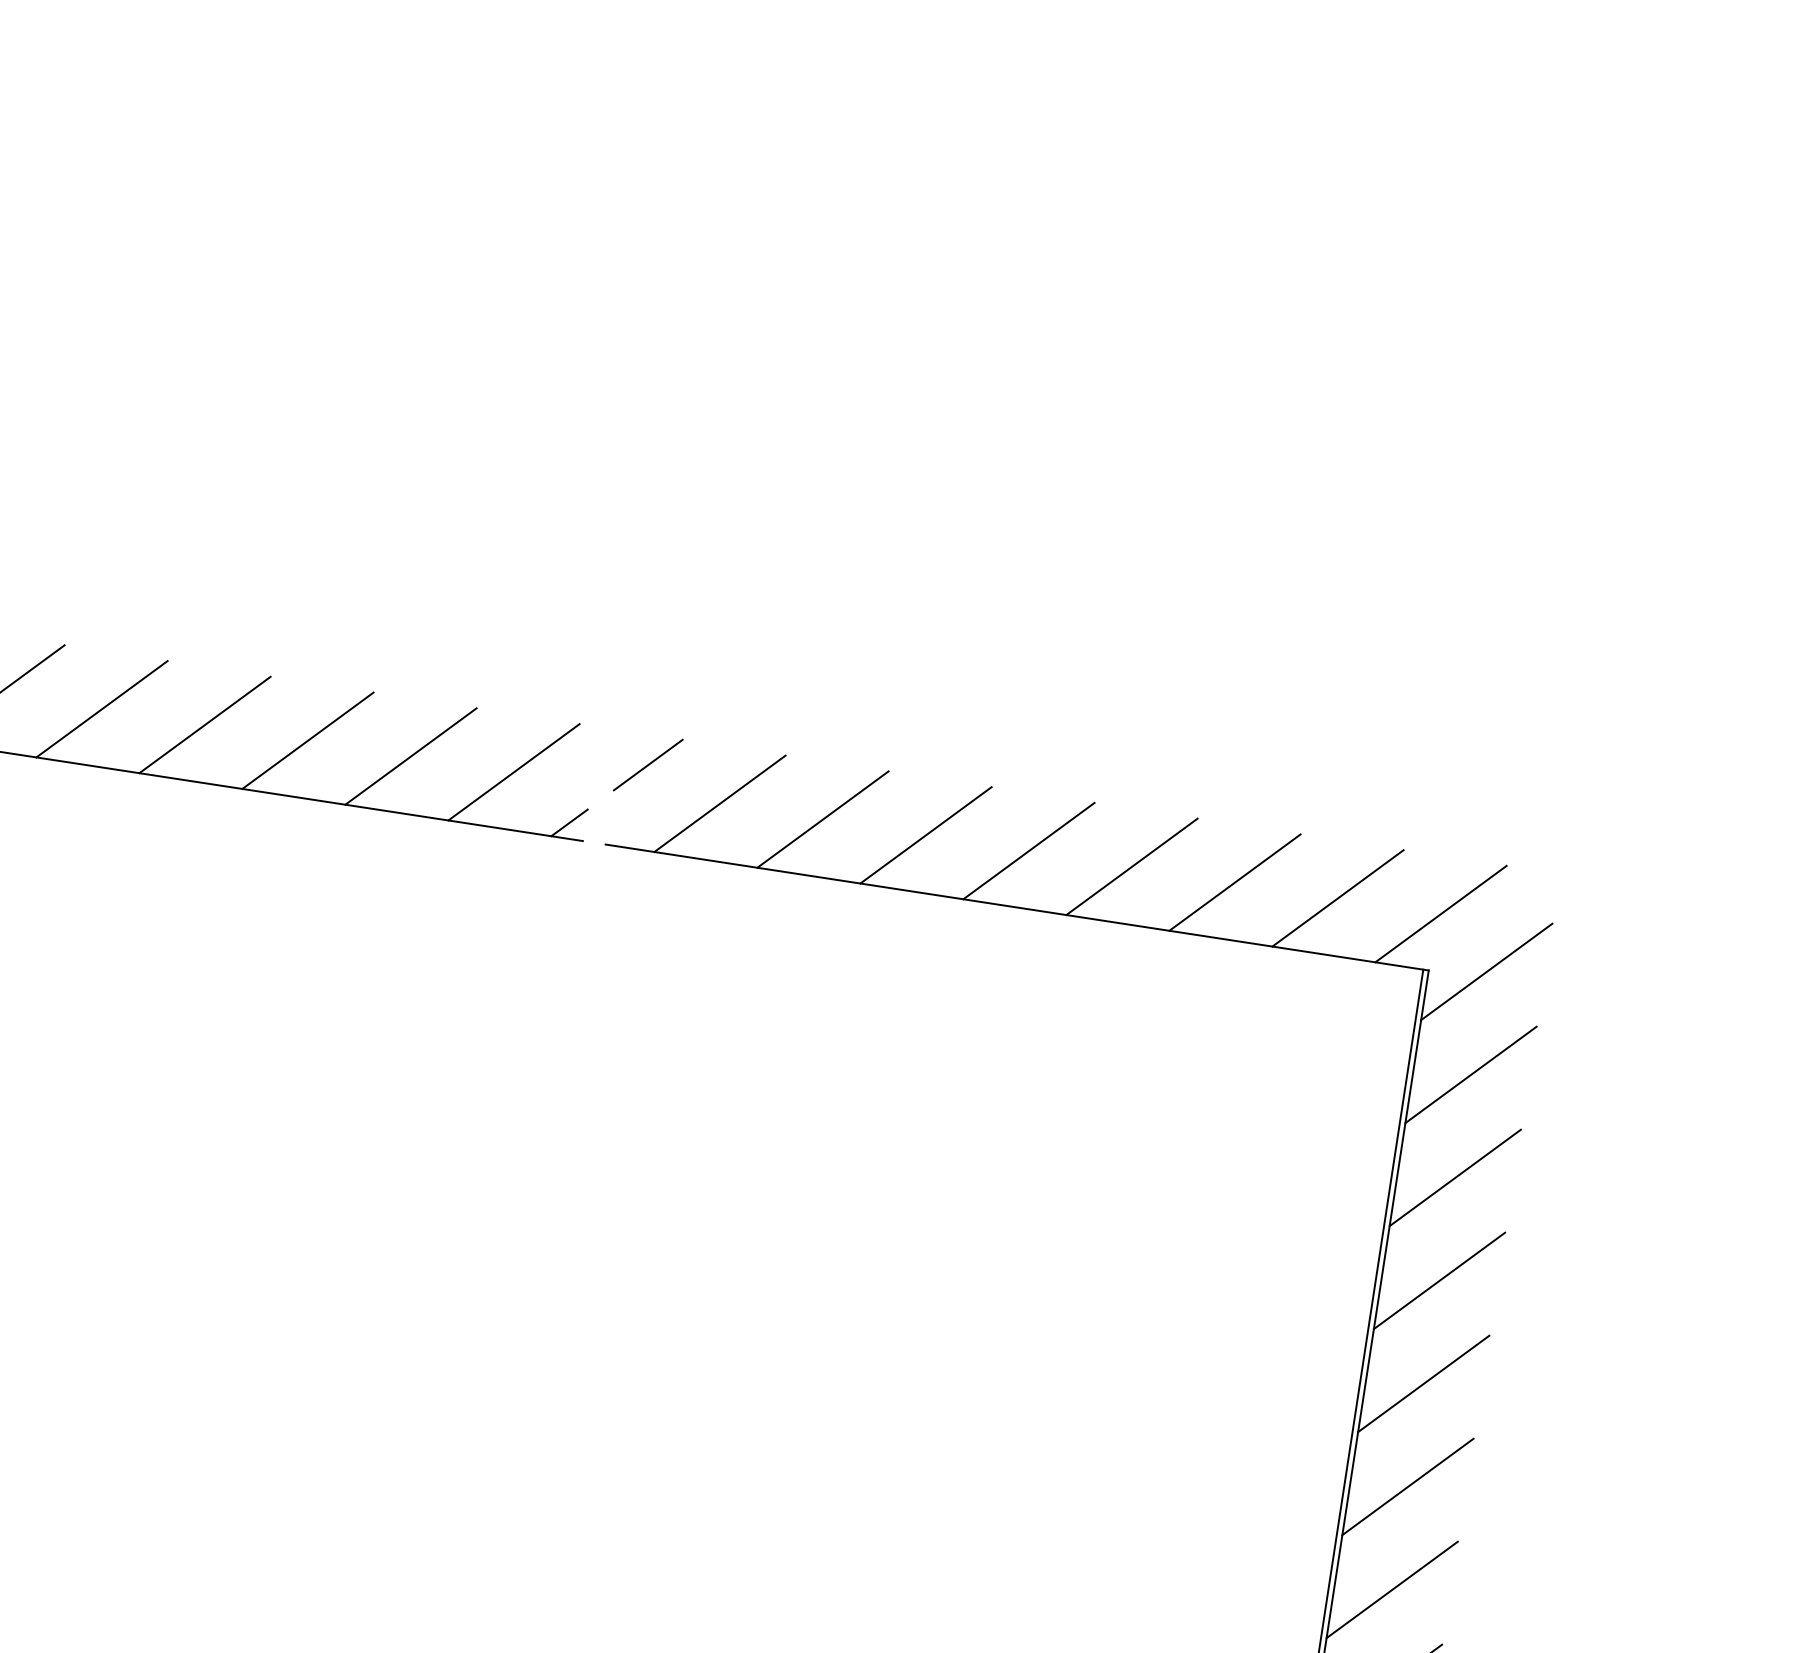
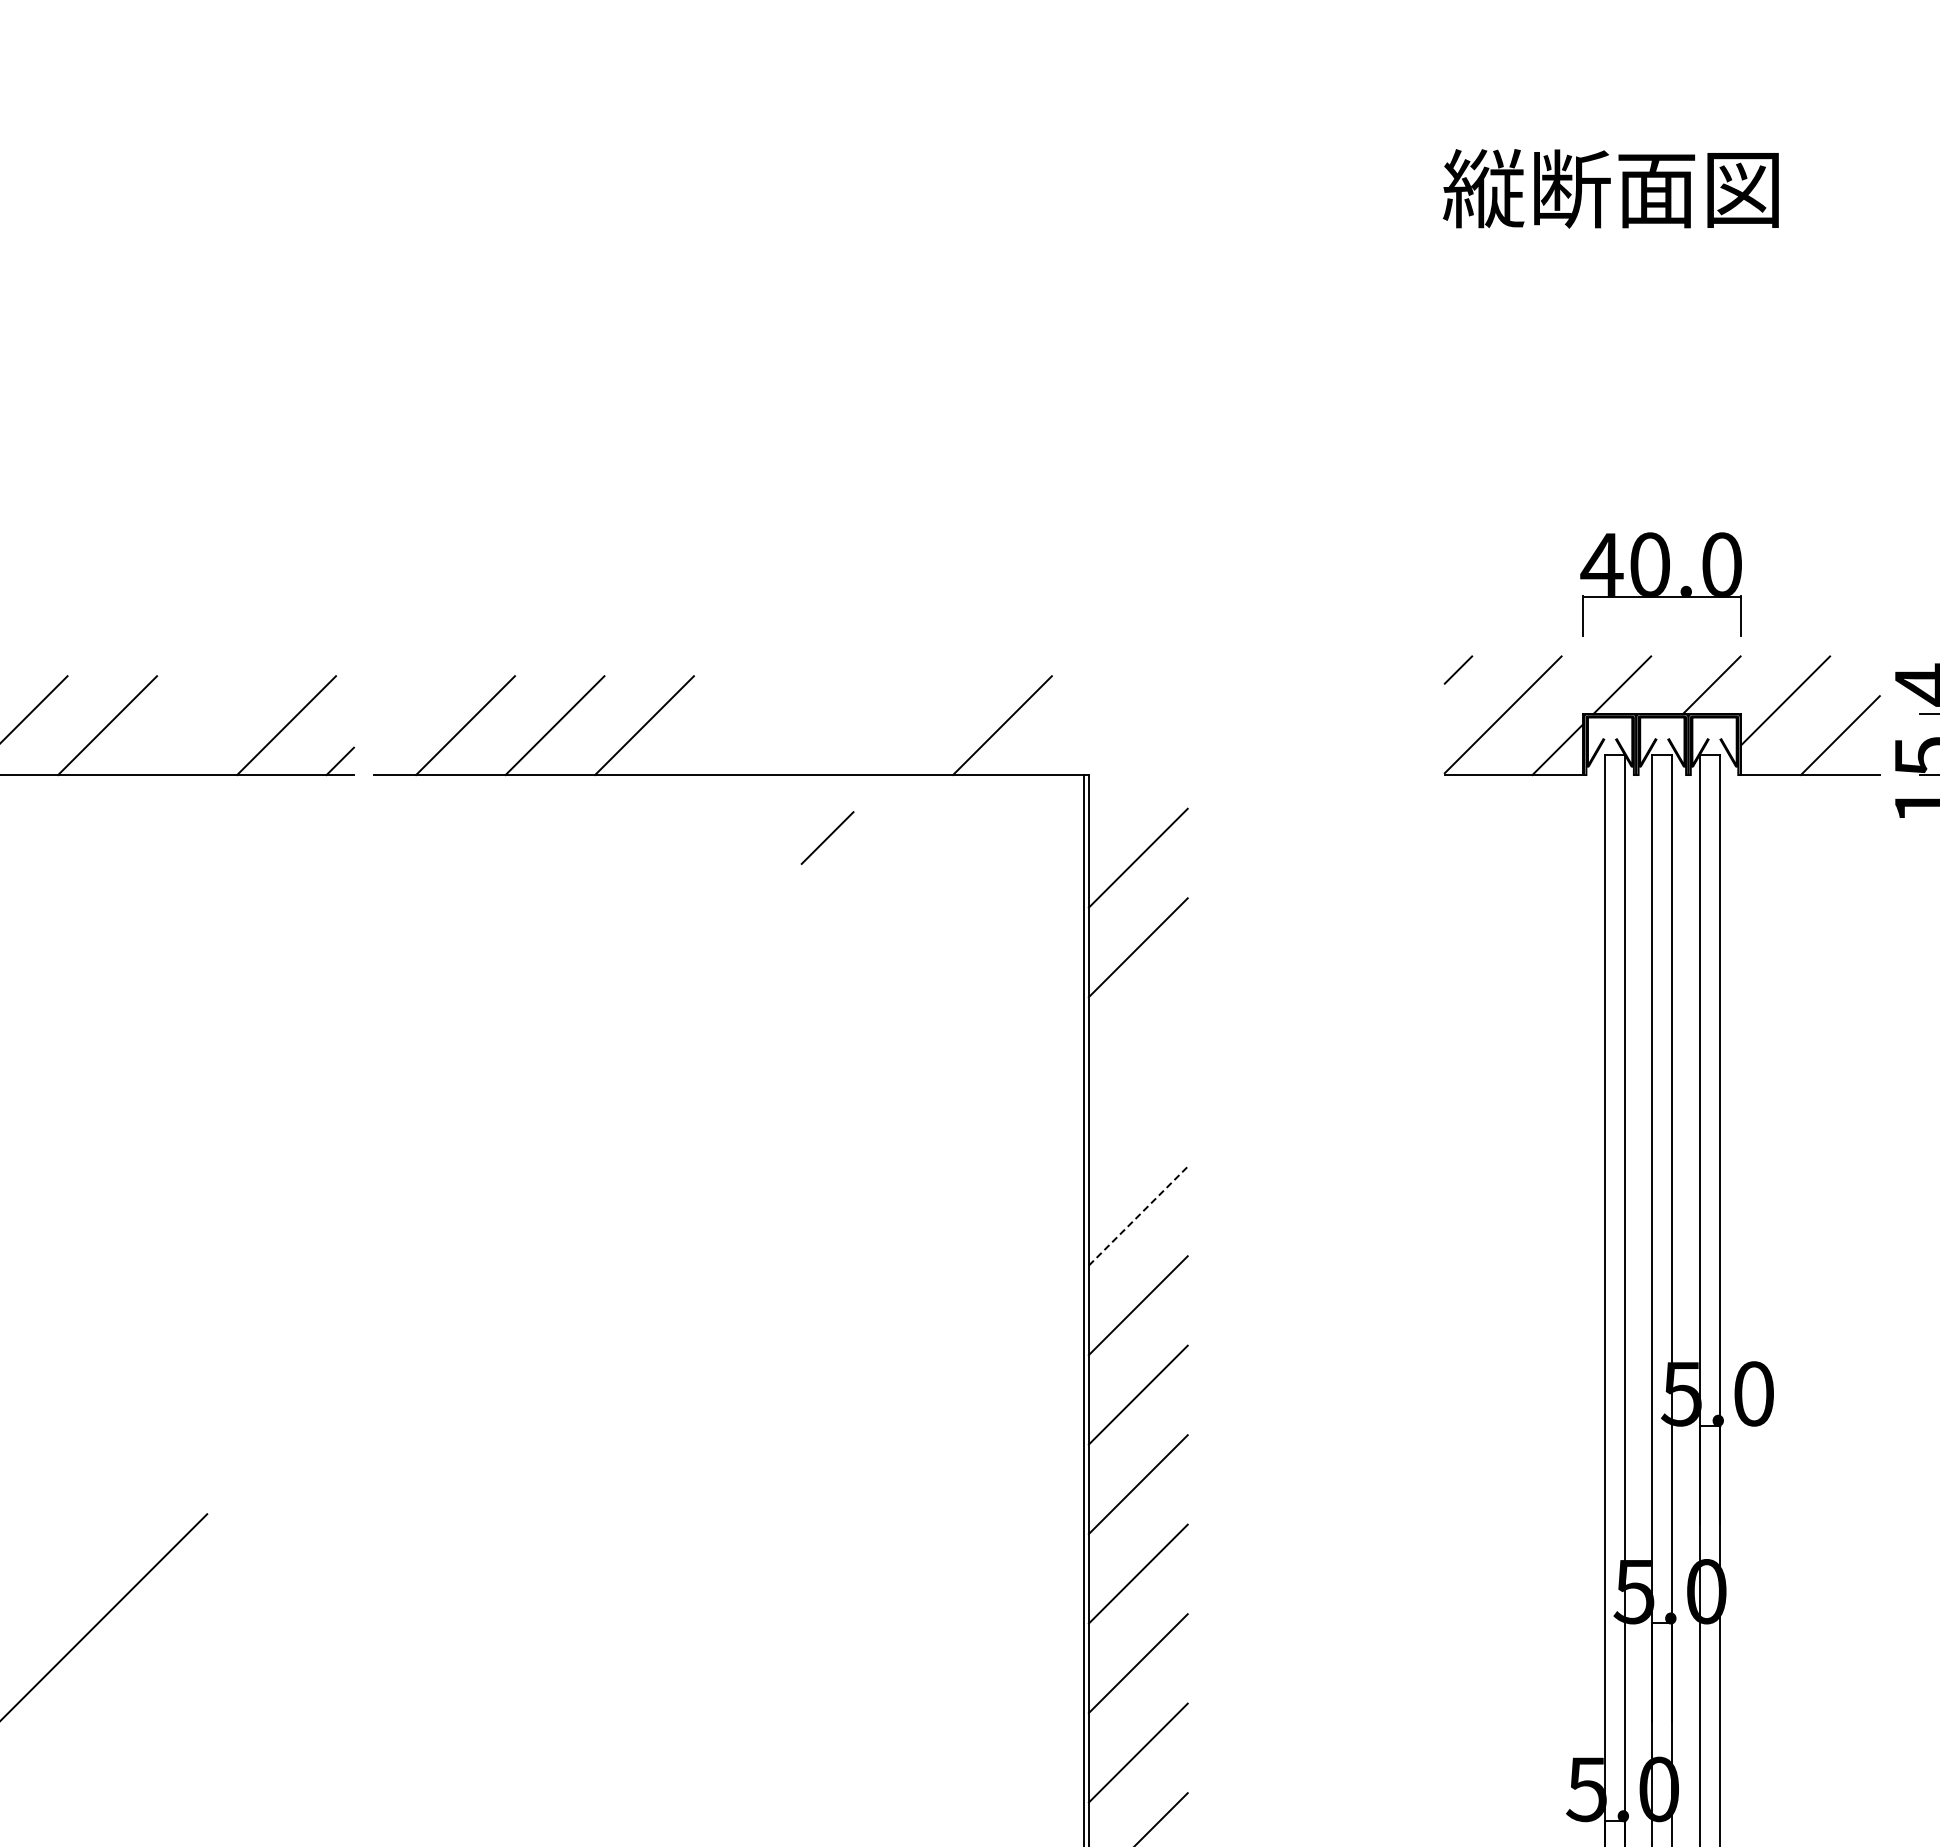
line: (410, 756) -> (196, 725), removed
line: (648, 764) -> (827, 837), moved
line: (1028, 850) -> (733, 725), removed
line: (1132, 866) -> (823, 725), removed
line: (1234, 882) -> (912, 725), removed
line: (1440, 913) -> (1091, 725), removed
line: (1485, 971) -> (1137, 768), removed
line: (1438, 1279) -> (1137, 1036), removed
line: (1422, 1383) -> (1137, 1126), removed
line: (1408, 1487) -> (1138, 1216), solid -> dashed

